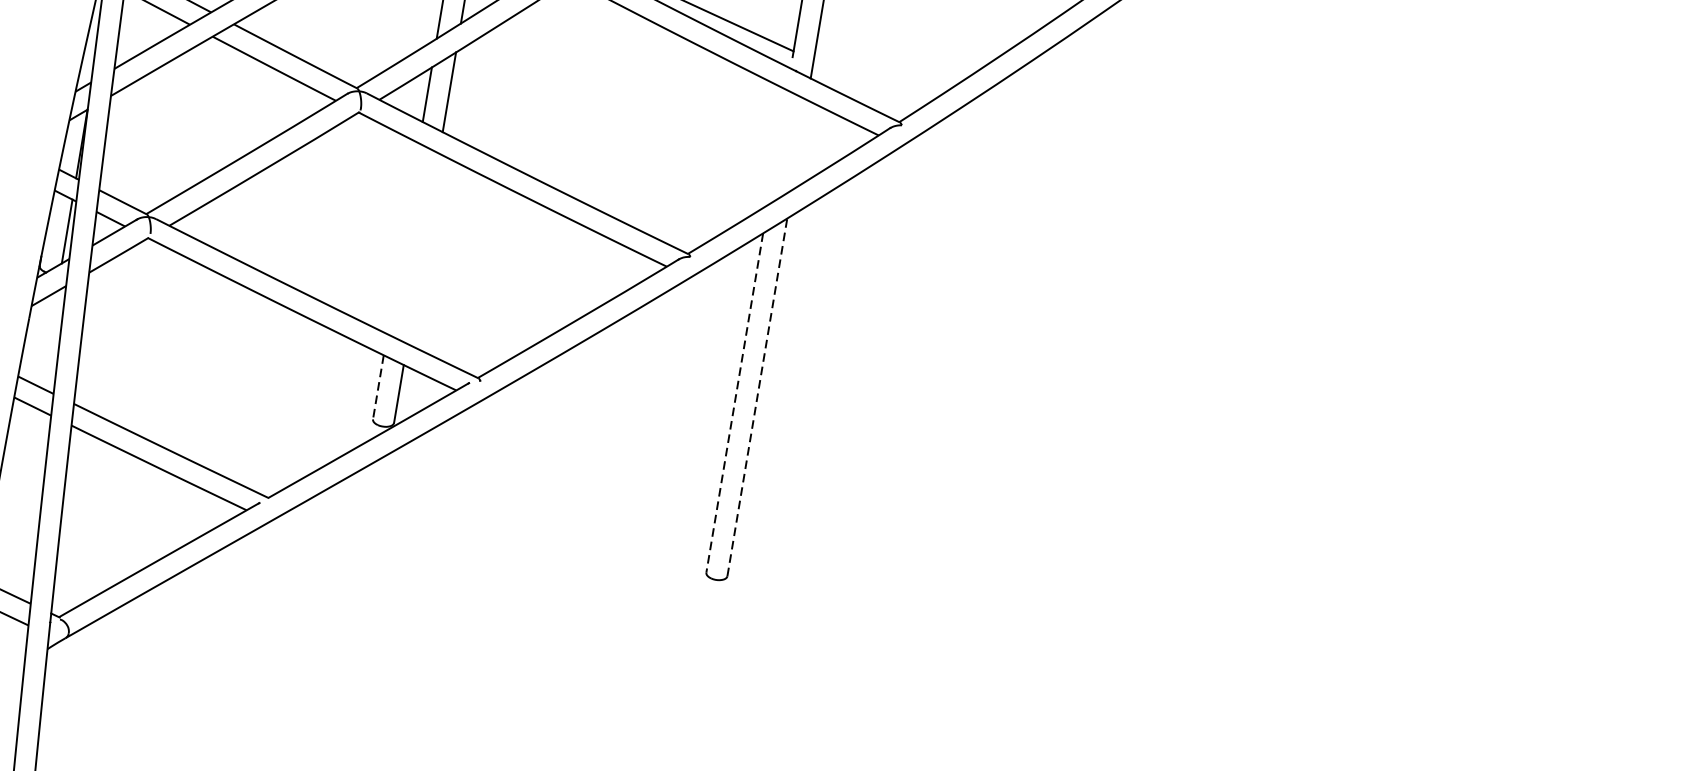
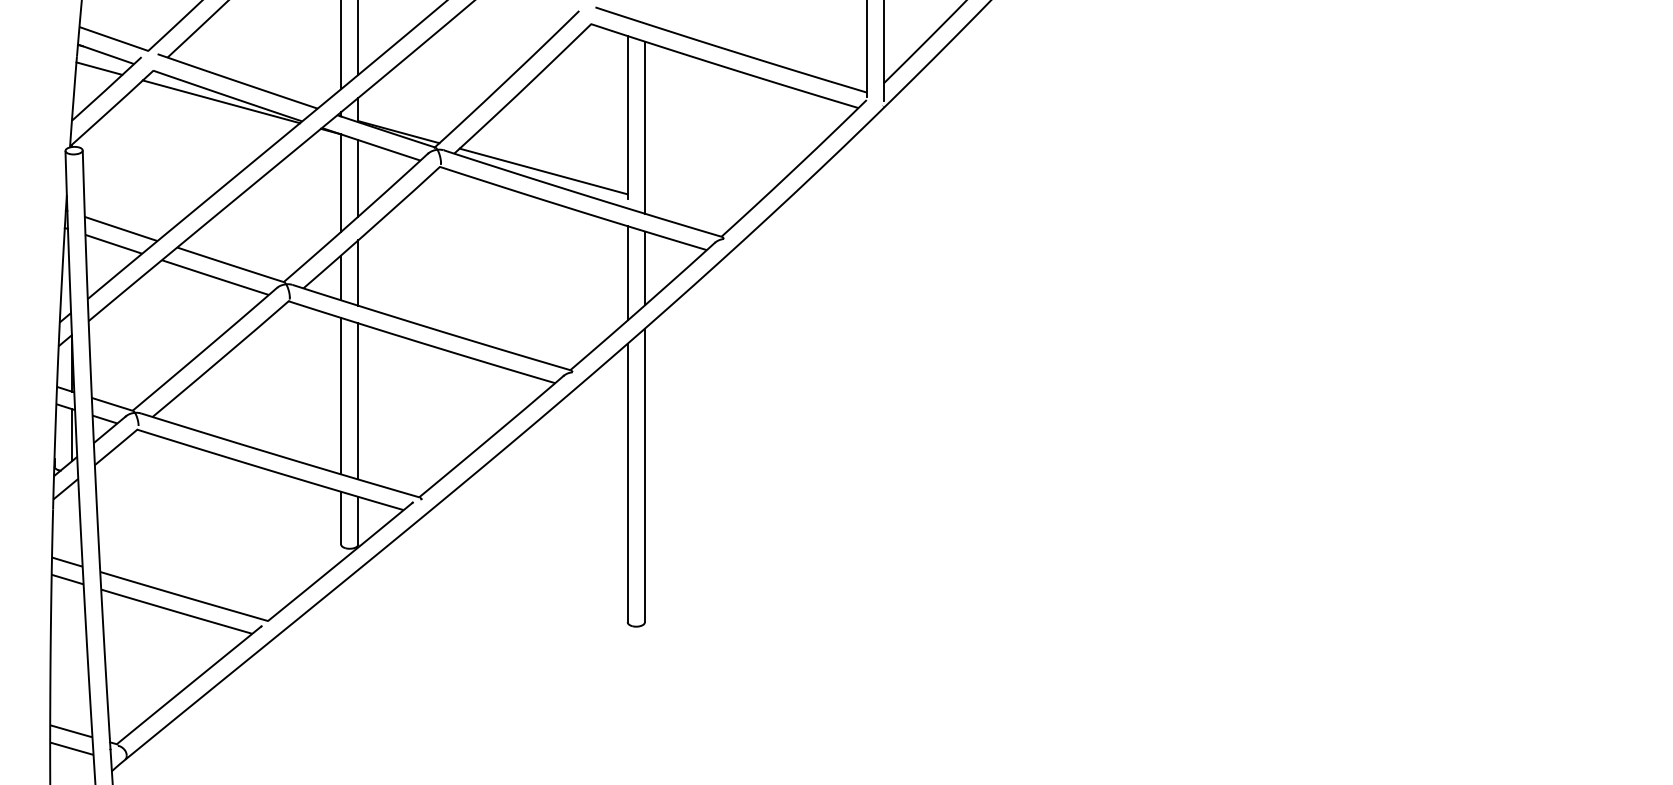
line: (799, 145) -> (644, 268), added
line: (777, 147) -> (627, 273), added
line: (403, 238) -> (341, 395), added
line: (423, 248) -> (358, 401), added
line: (378, 387) -> (341, 518), dashed -> solid
line: (756, 397) -> (644, 475), dashed -> solid
line: (734, 403) -> (627, 483), dashed -> solid

